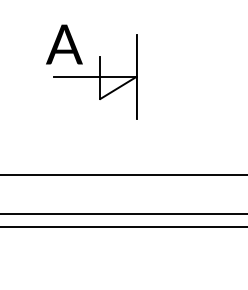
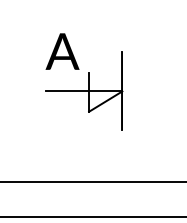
text: (64, 44) -> (62, 51), moved

